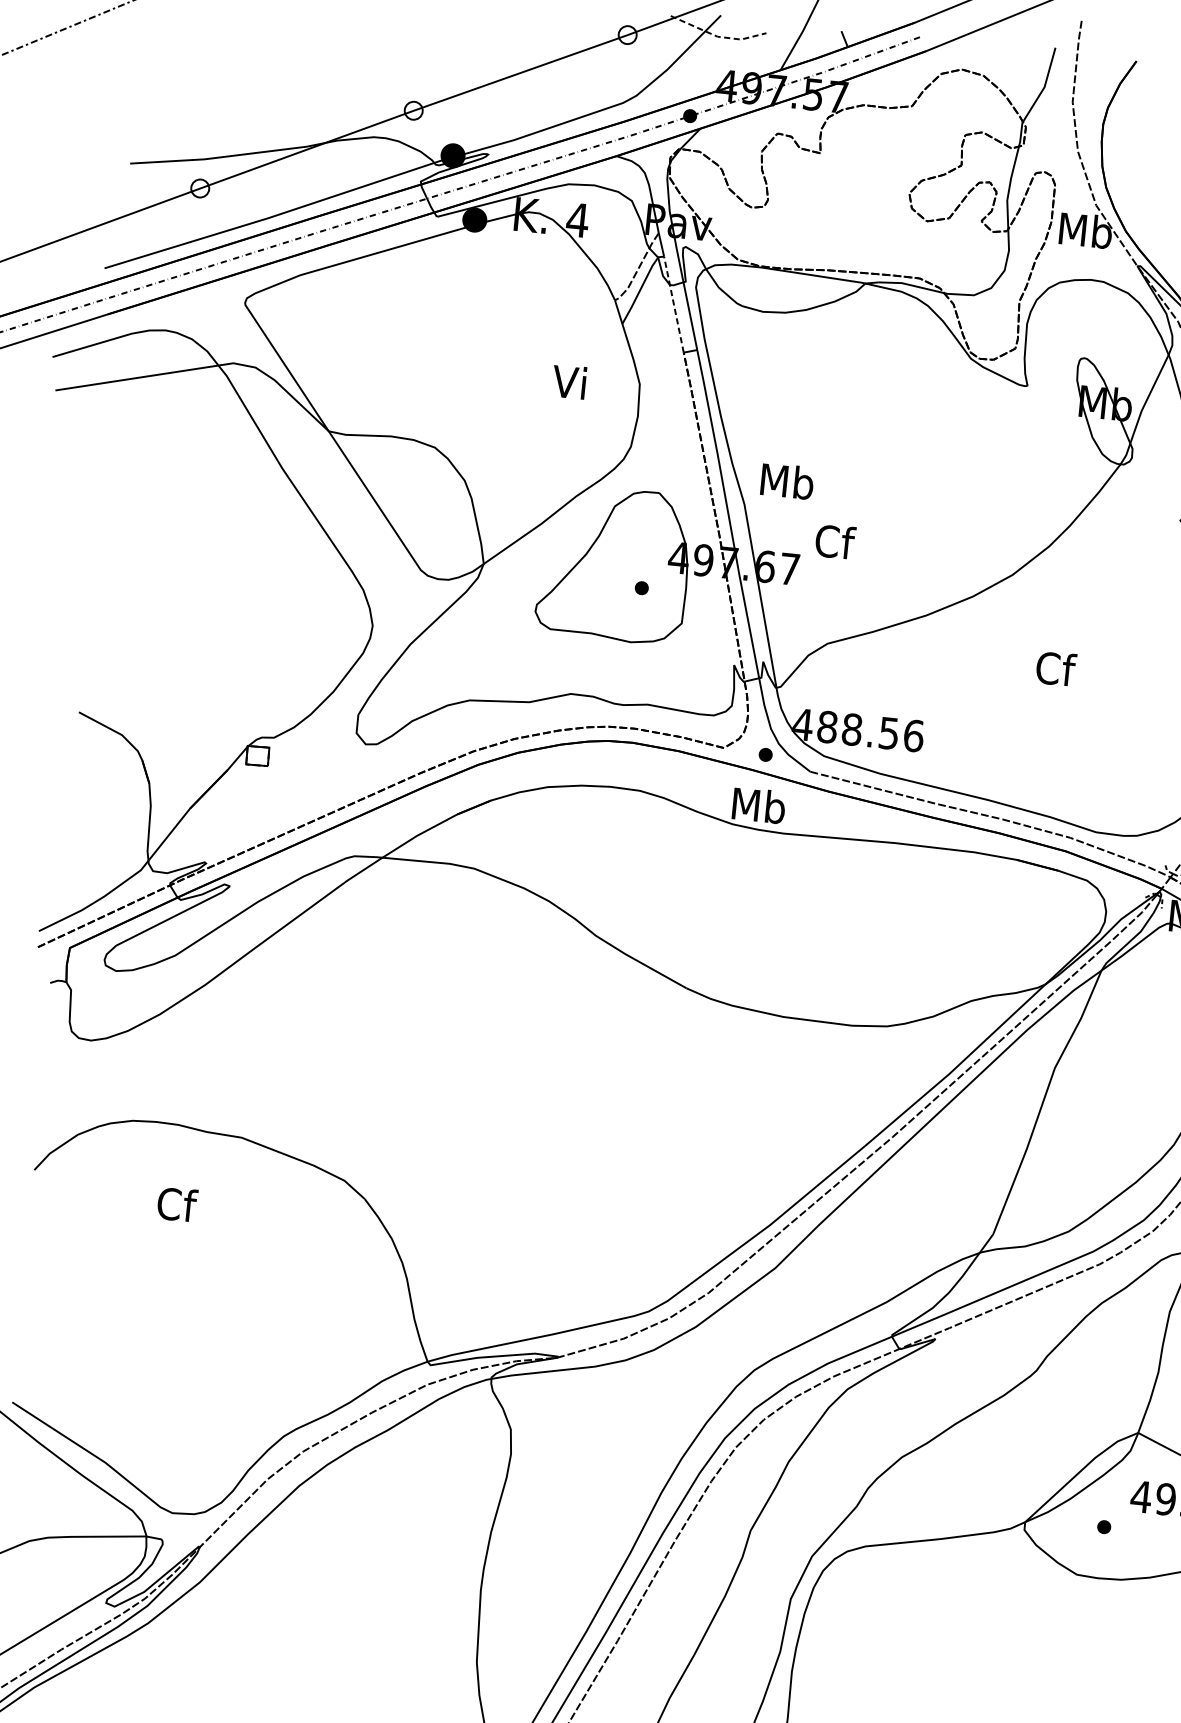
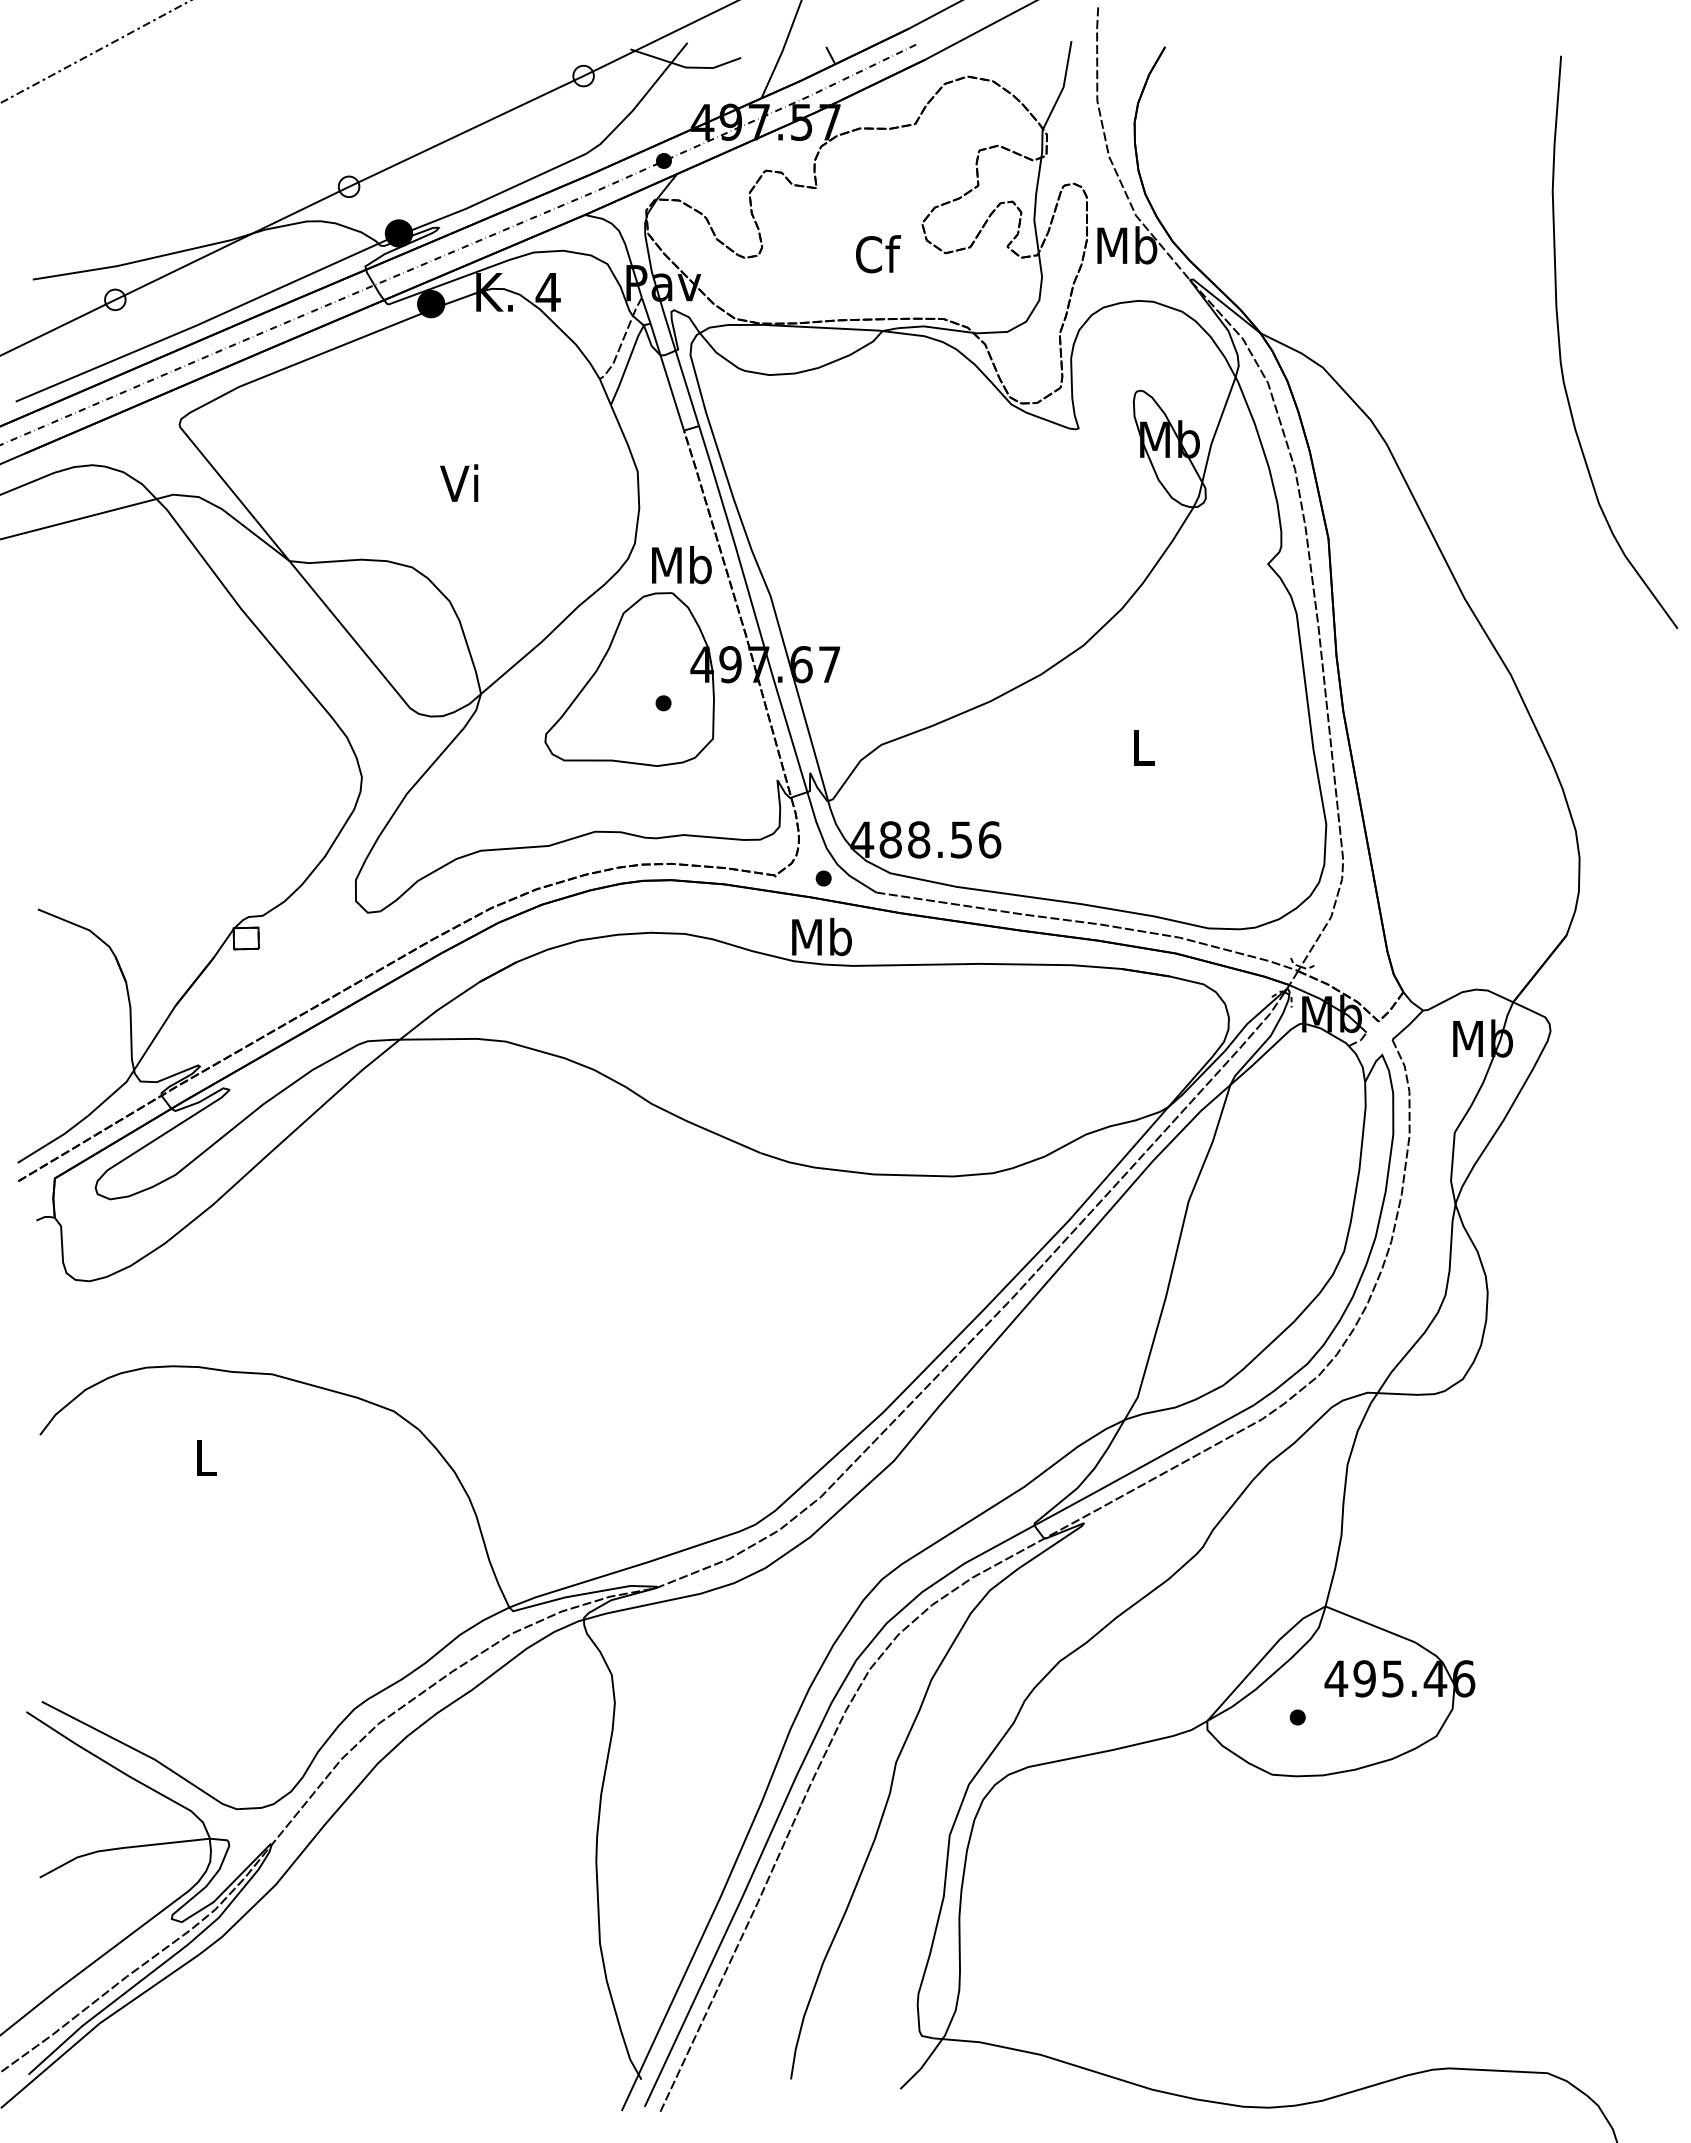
line: (718, 36) -> (686, 67), dashed -> solid
line: (674, 304) -> (667, 377), dashed -> solid
text: (569, 381) -> (459, 482), moved
text: (787, 481) -> (681, 565), moved
text: (835, 542) -> (878, 254), moved
text: (1055, 669) -> (1143, 747), Cf -> L
text: (177, 1204) -> (206, 1457), Cf -> L

